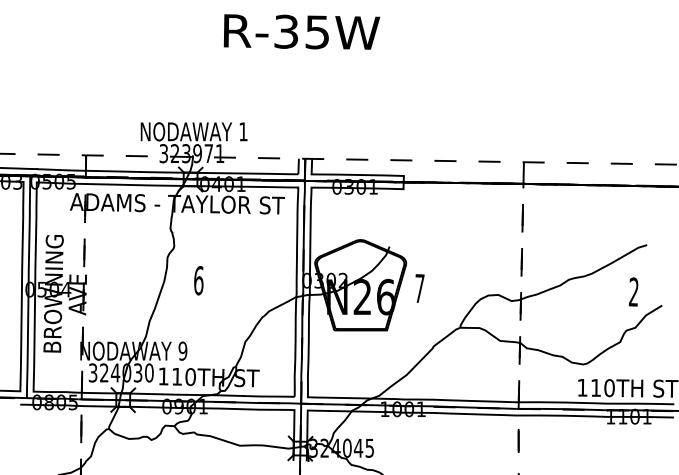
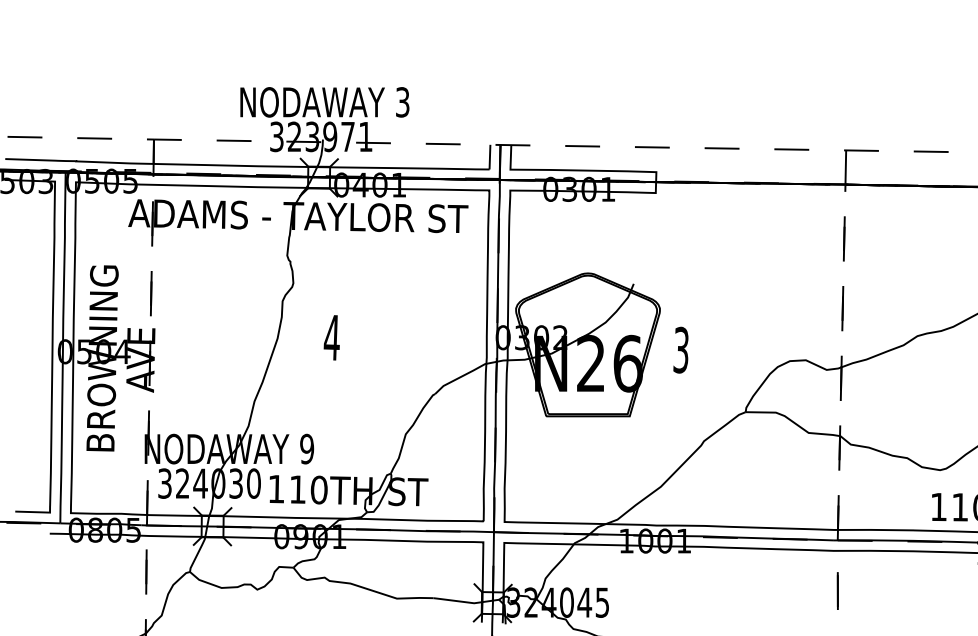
text: (243, 131) -> (402, 101), 1 -> 3
text: (198, 280) -> (331, 337), 6 -> 4
text: (419, 288) -> (681, 350), 7 -> 3

